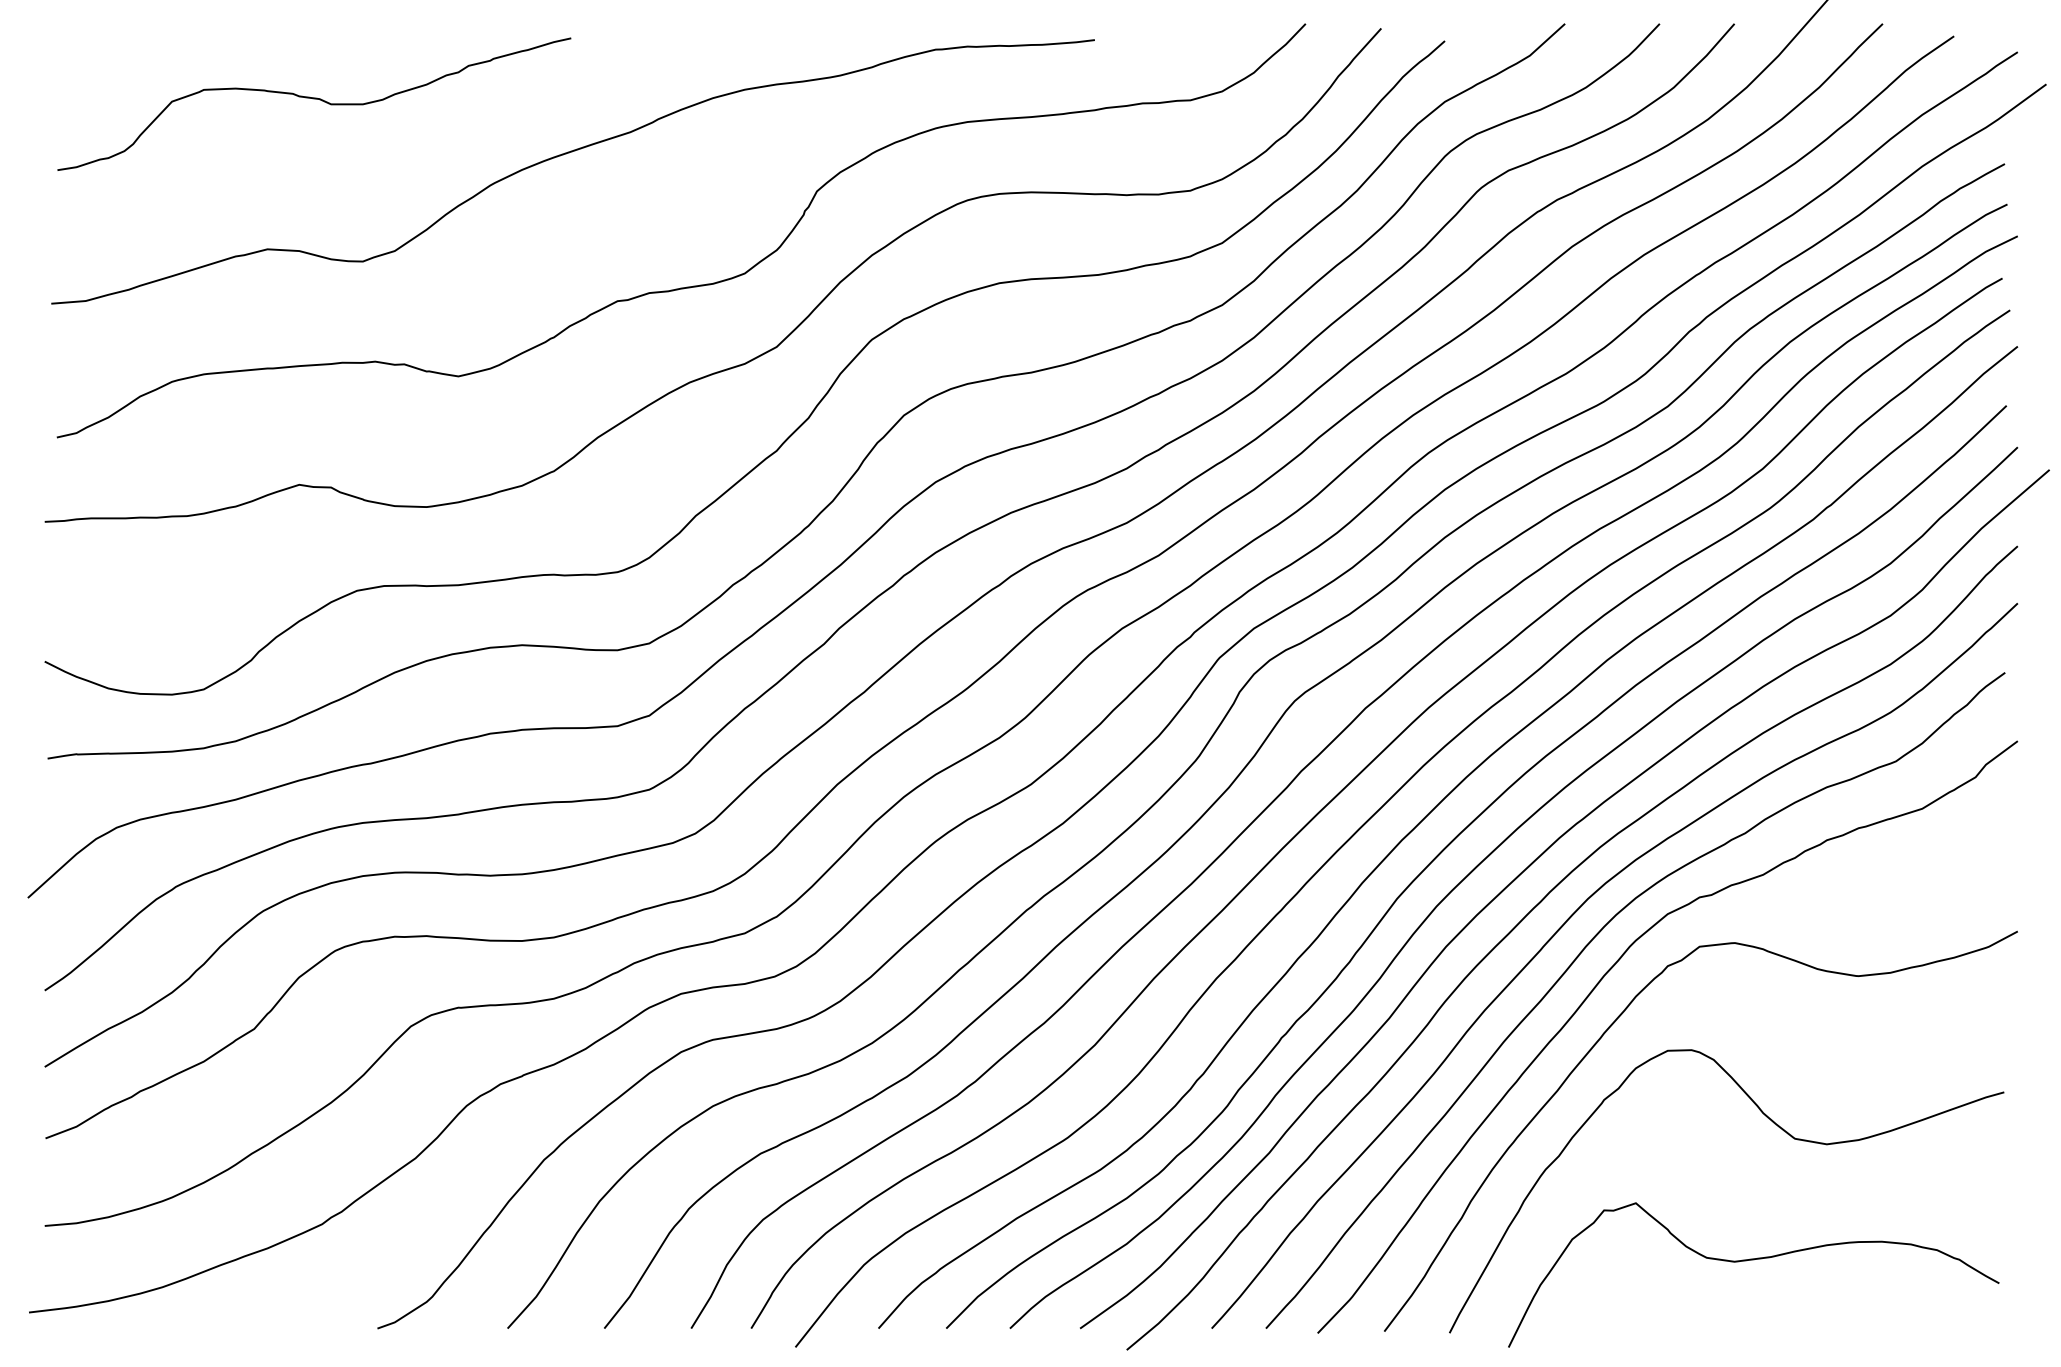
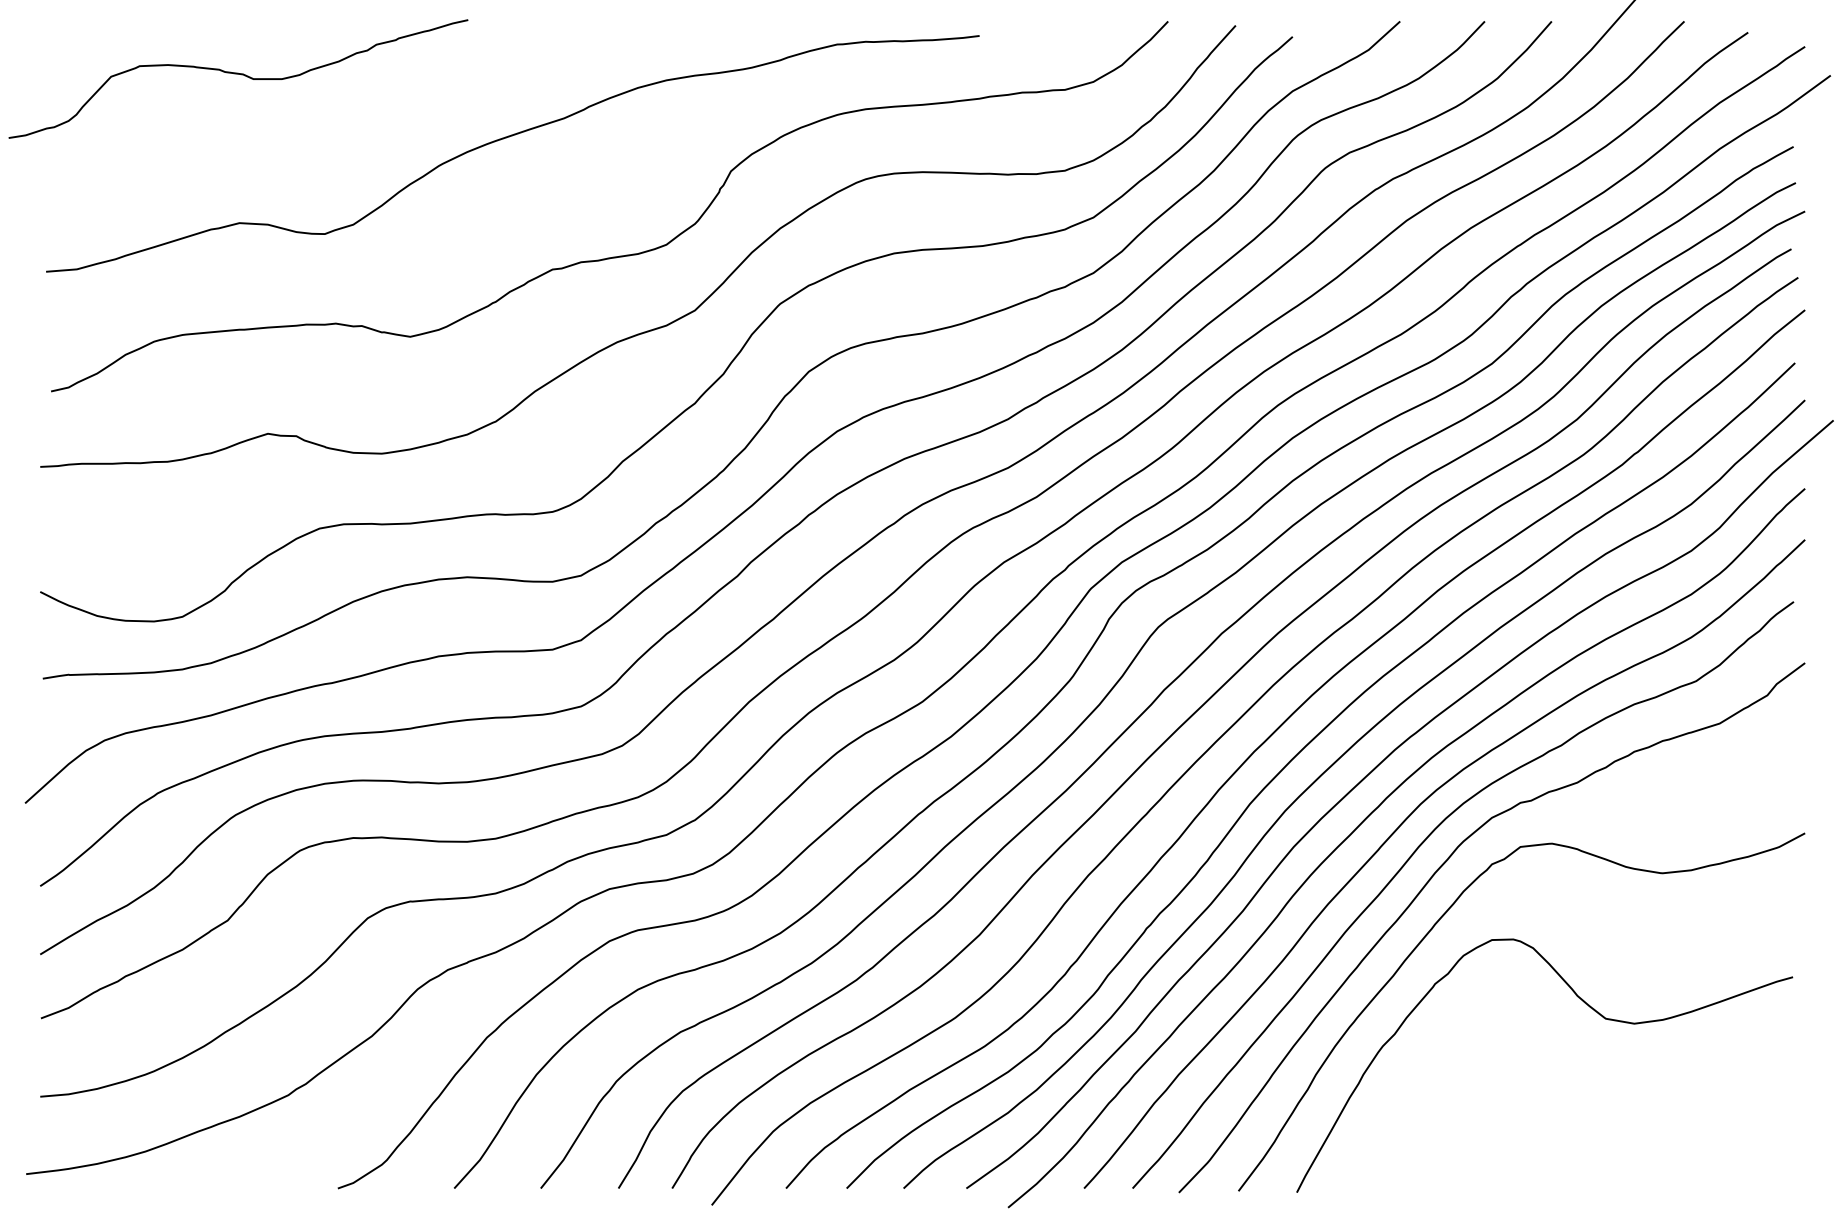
curve: (314, 99) -> (238, 74), moved
curve: (1753, 1260) -> (1568, 1127), removed

